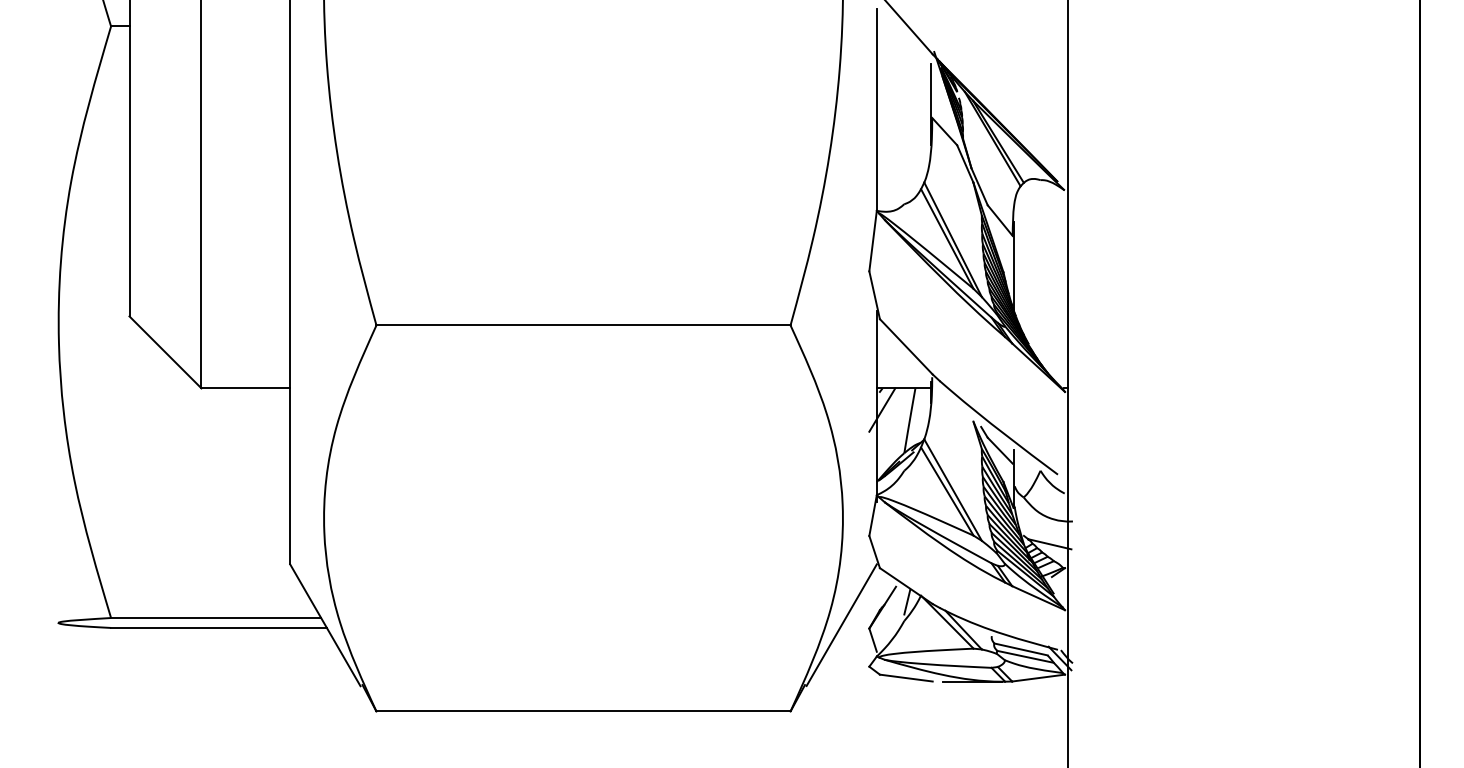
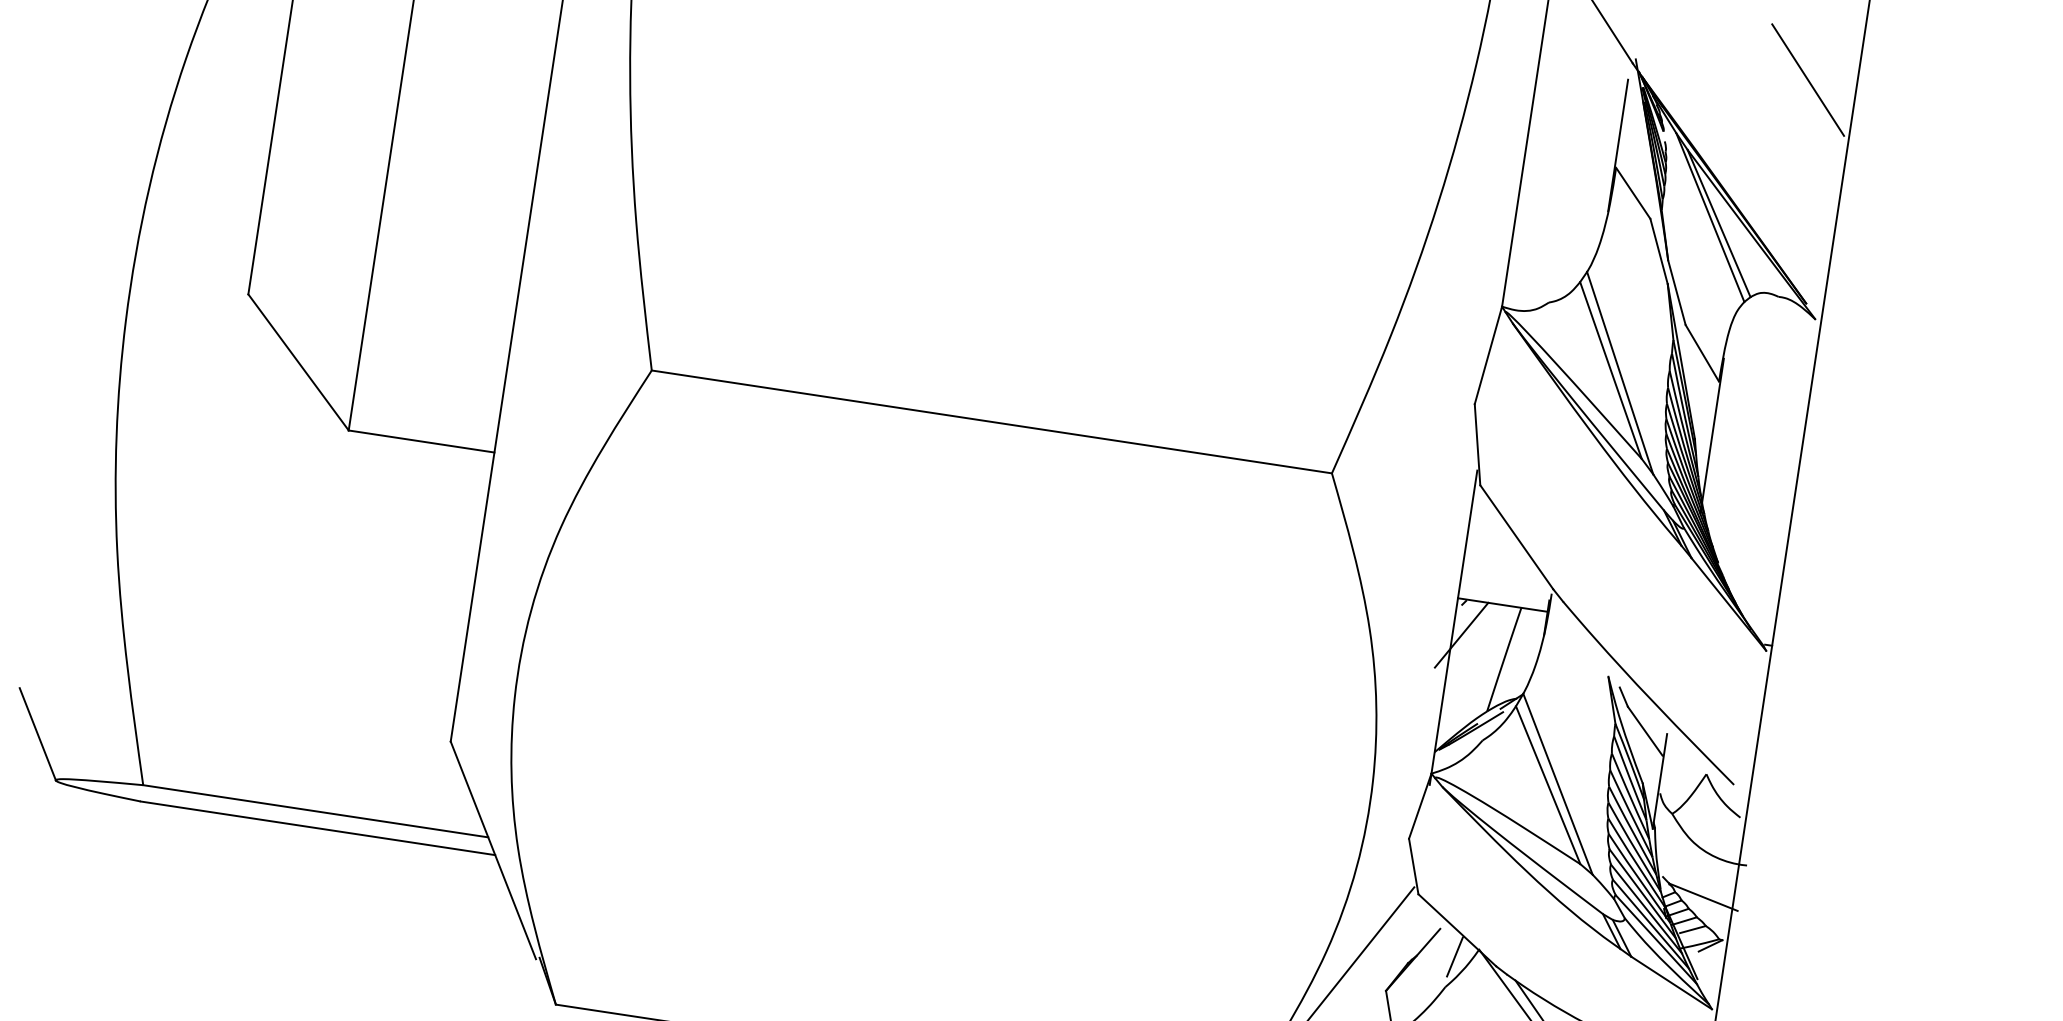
line: (1038, 48) -> (1807, 80), added
line: (43, 597) -> (37, 734), added

